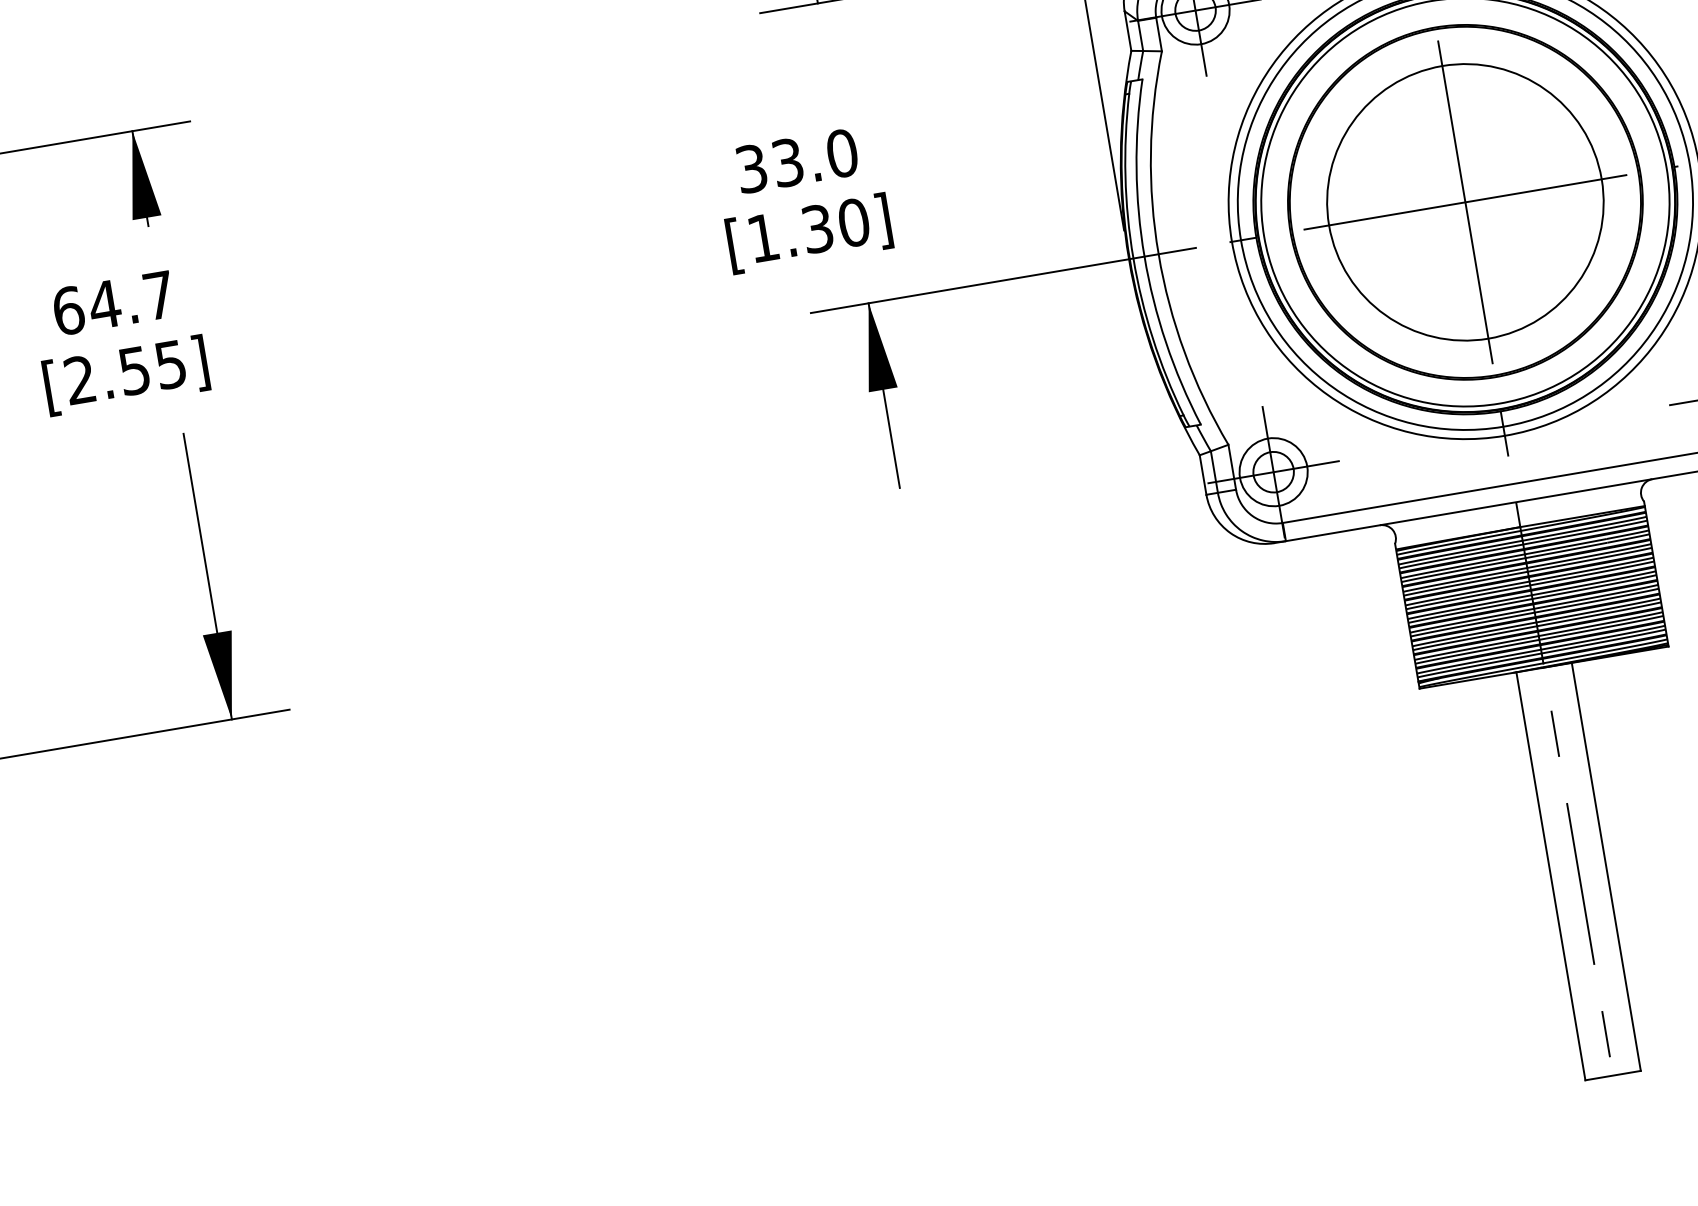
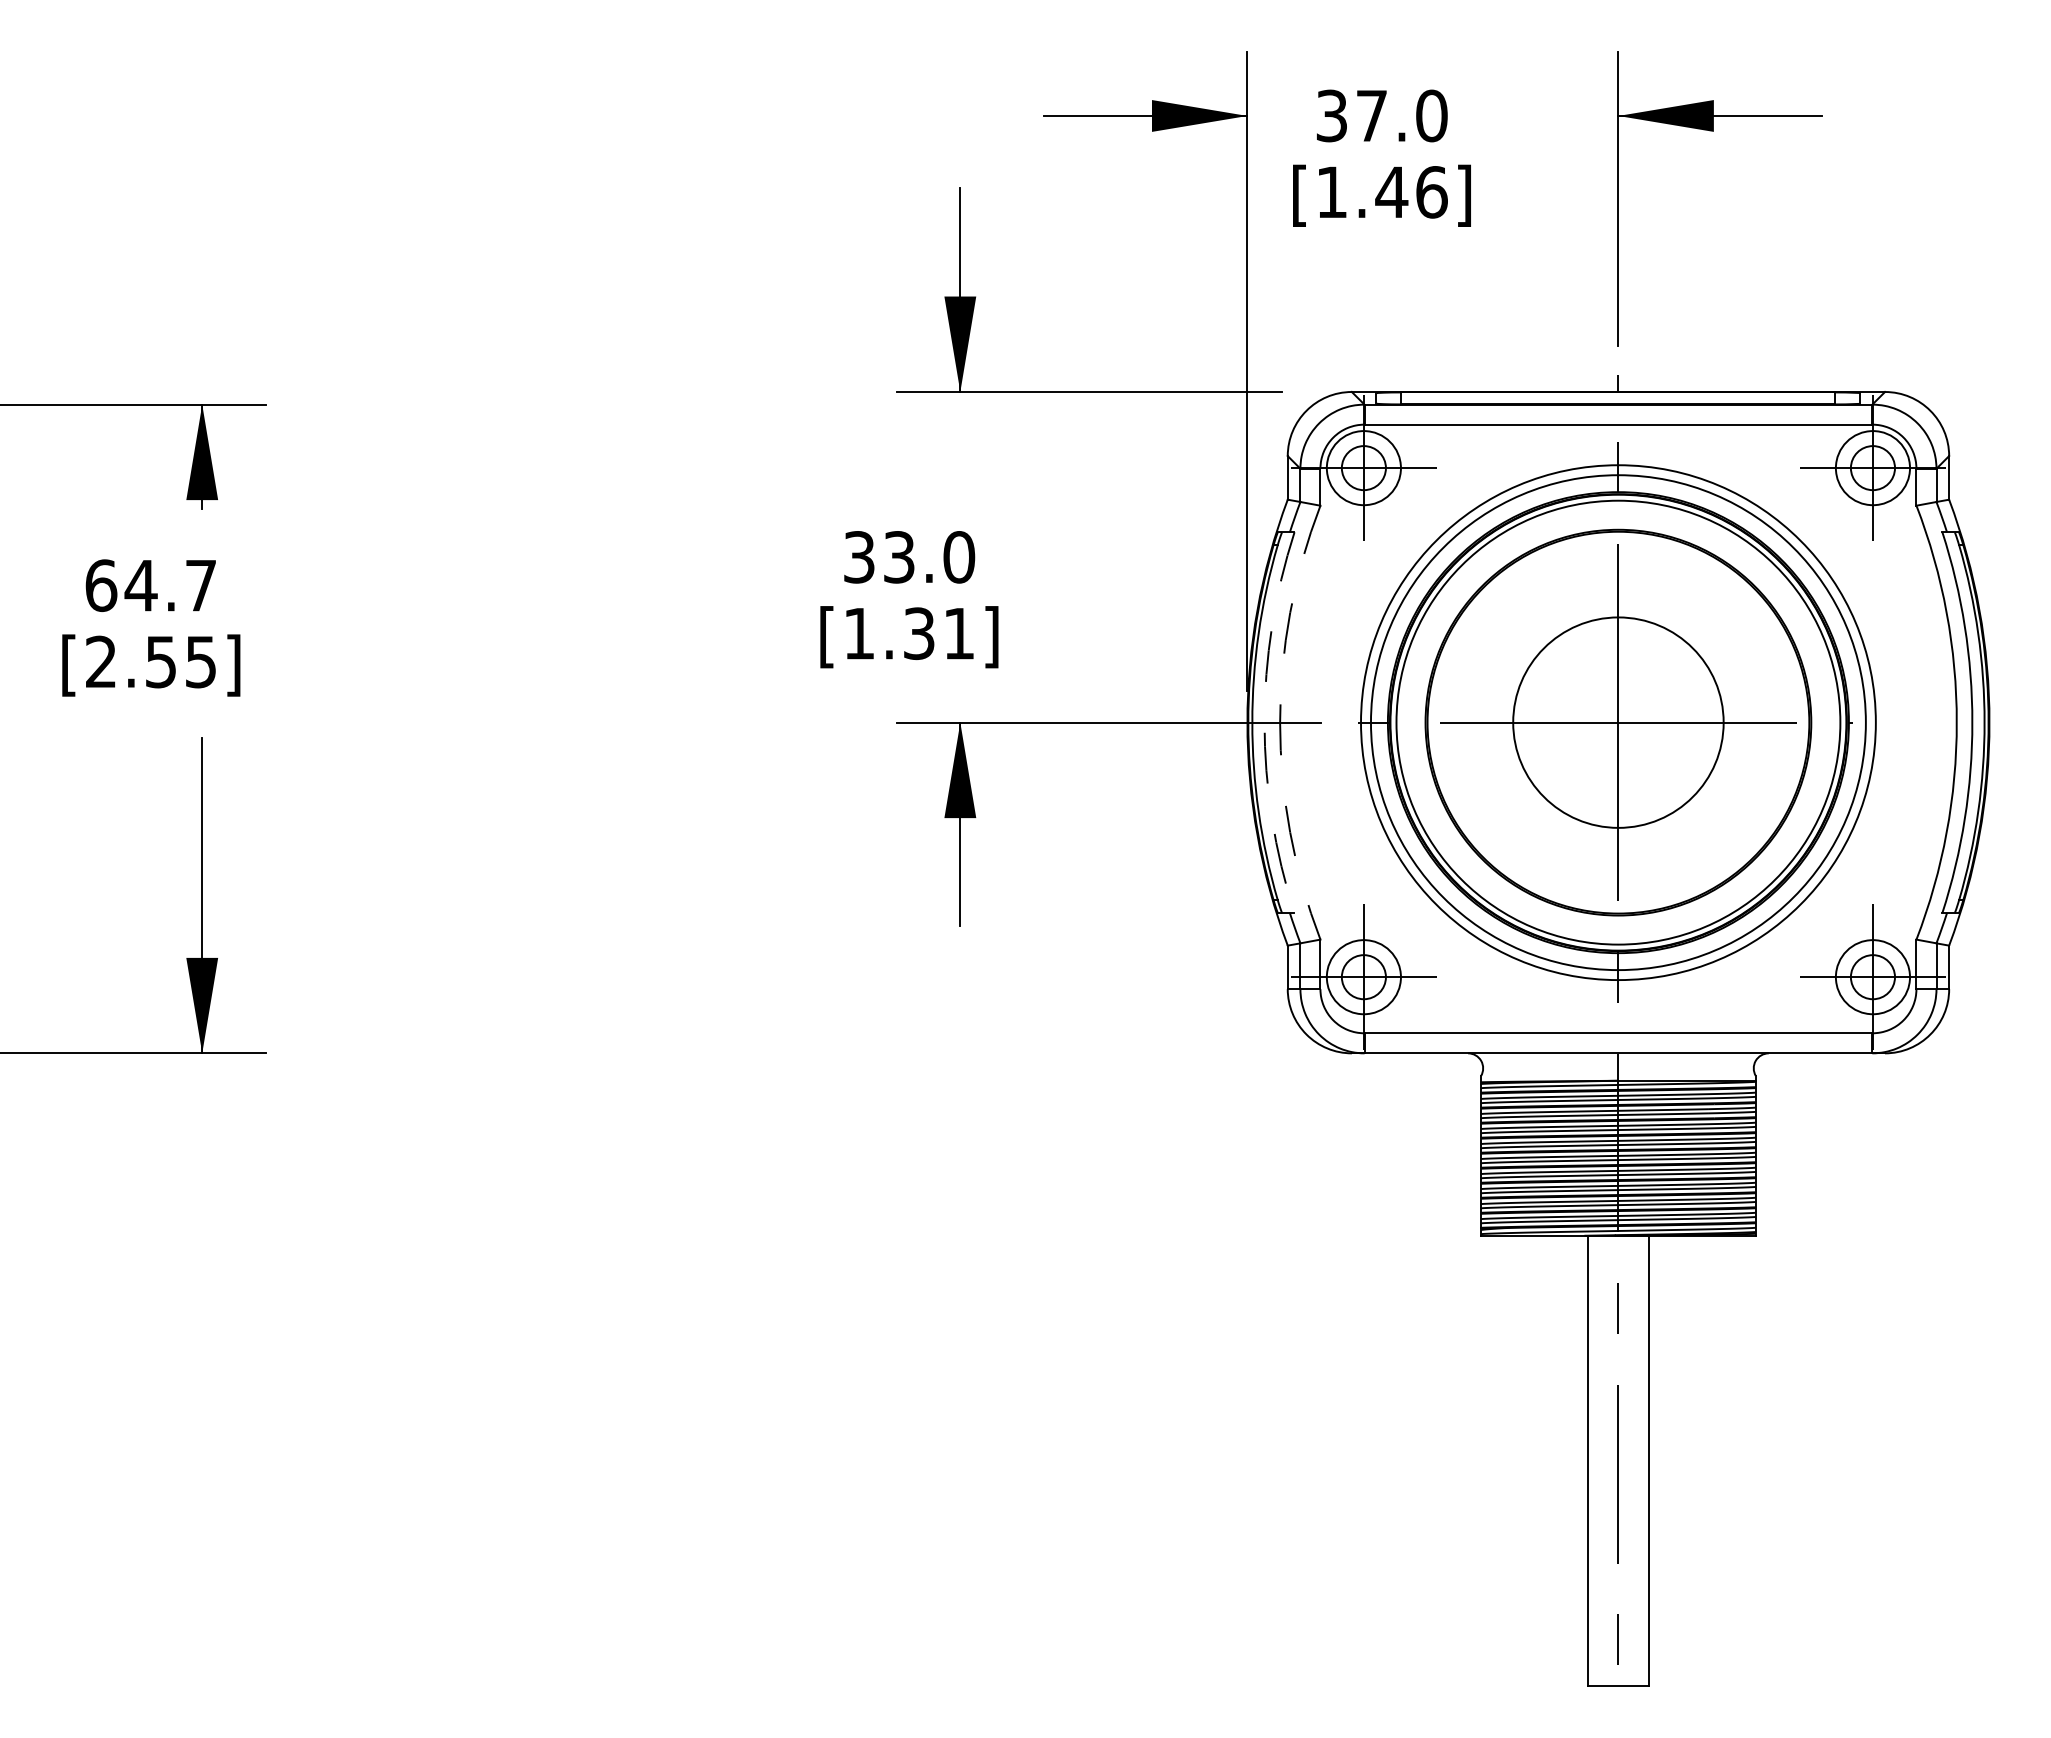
circle: (1465, 202) -> (1618, 722), size x0.7
text: (854, 222) -> (959, 633), [1.30] -> [1.31]
arc: (1158, 254) -> (1280, 722), solid -> dashed
arc: (1144, 256) -> (1264, 722), solid -> dashed

